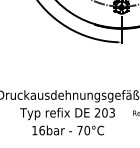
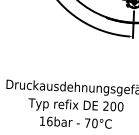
text: (112, 112) -> (120, 106), 203 -> 200

